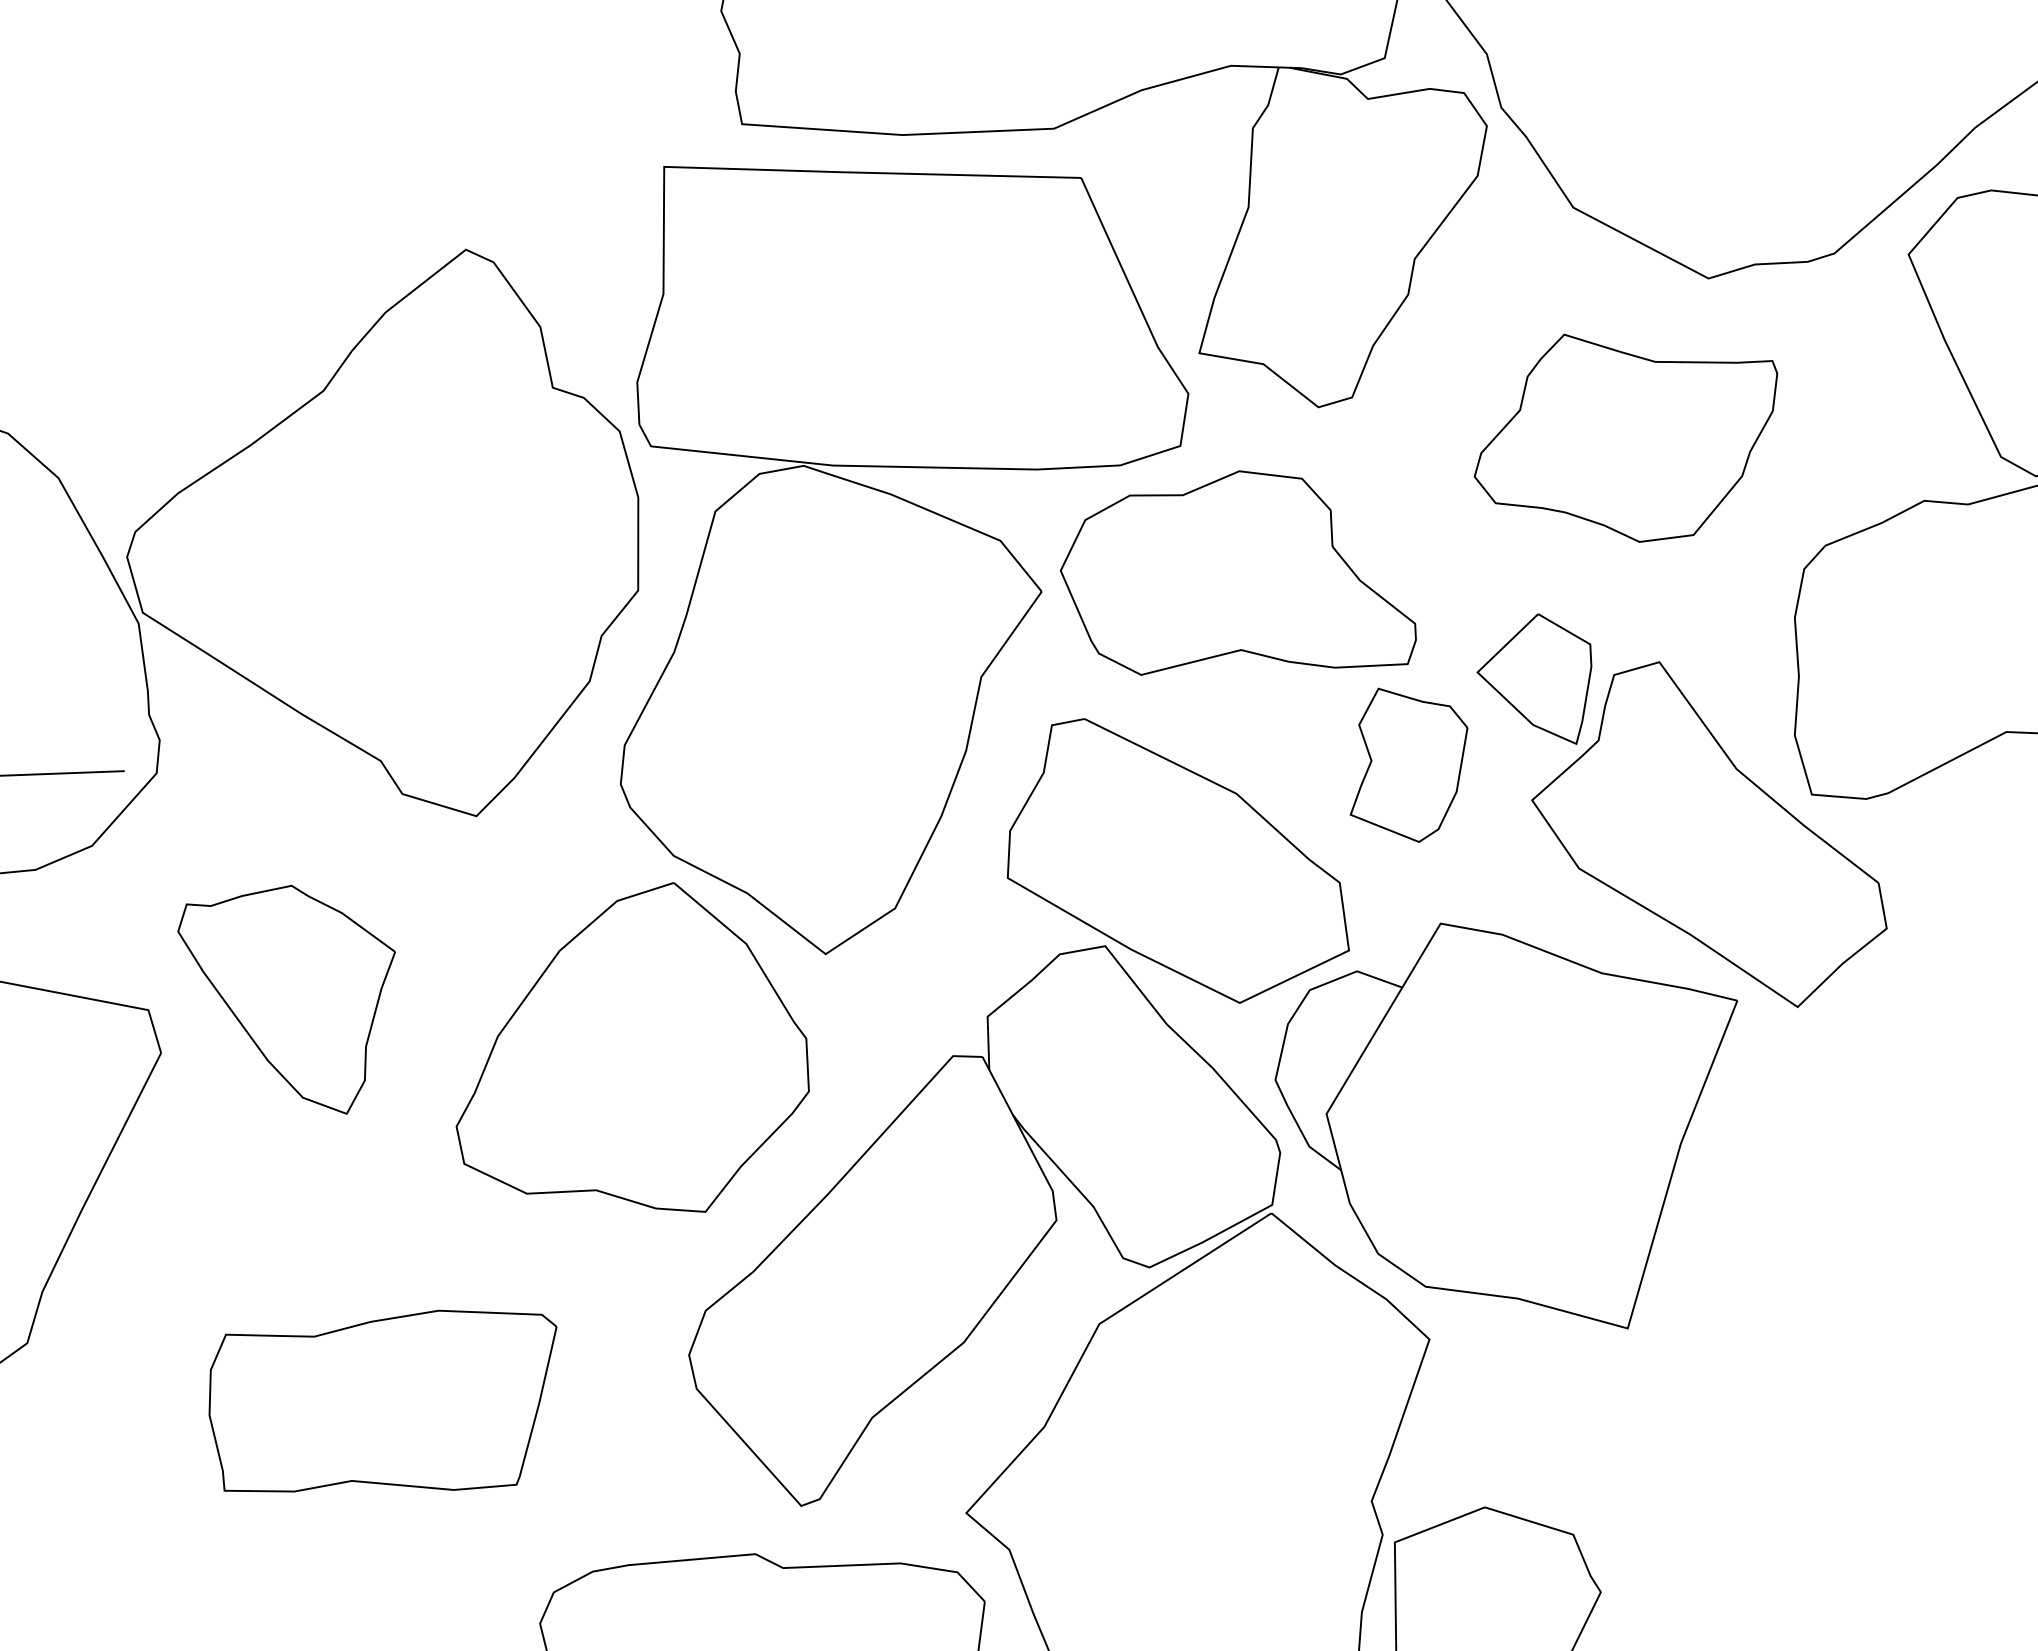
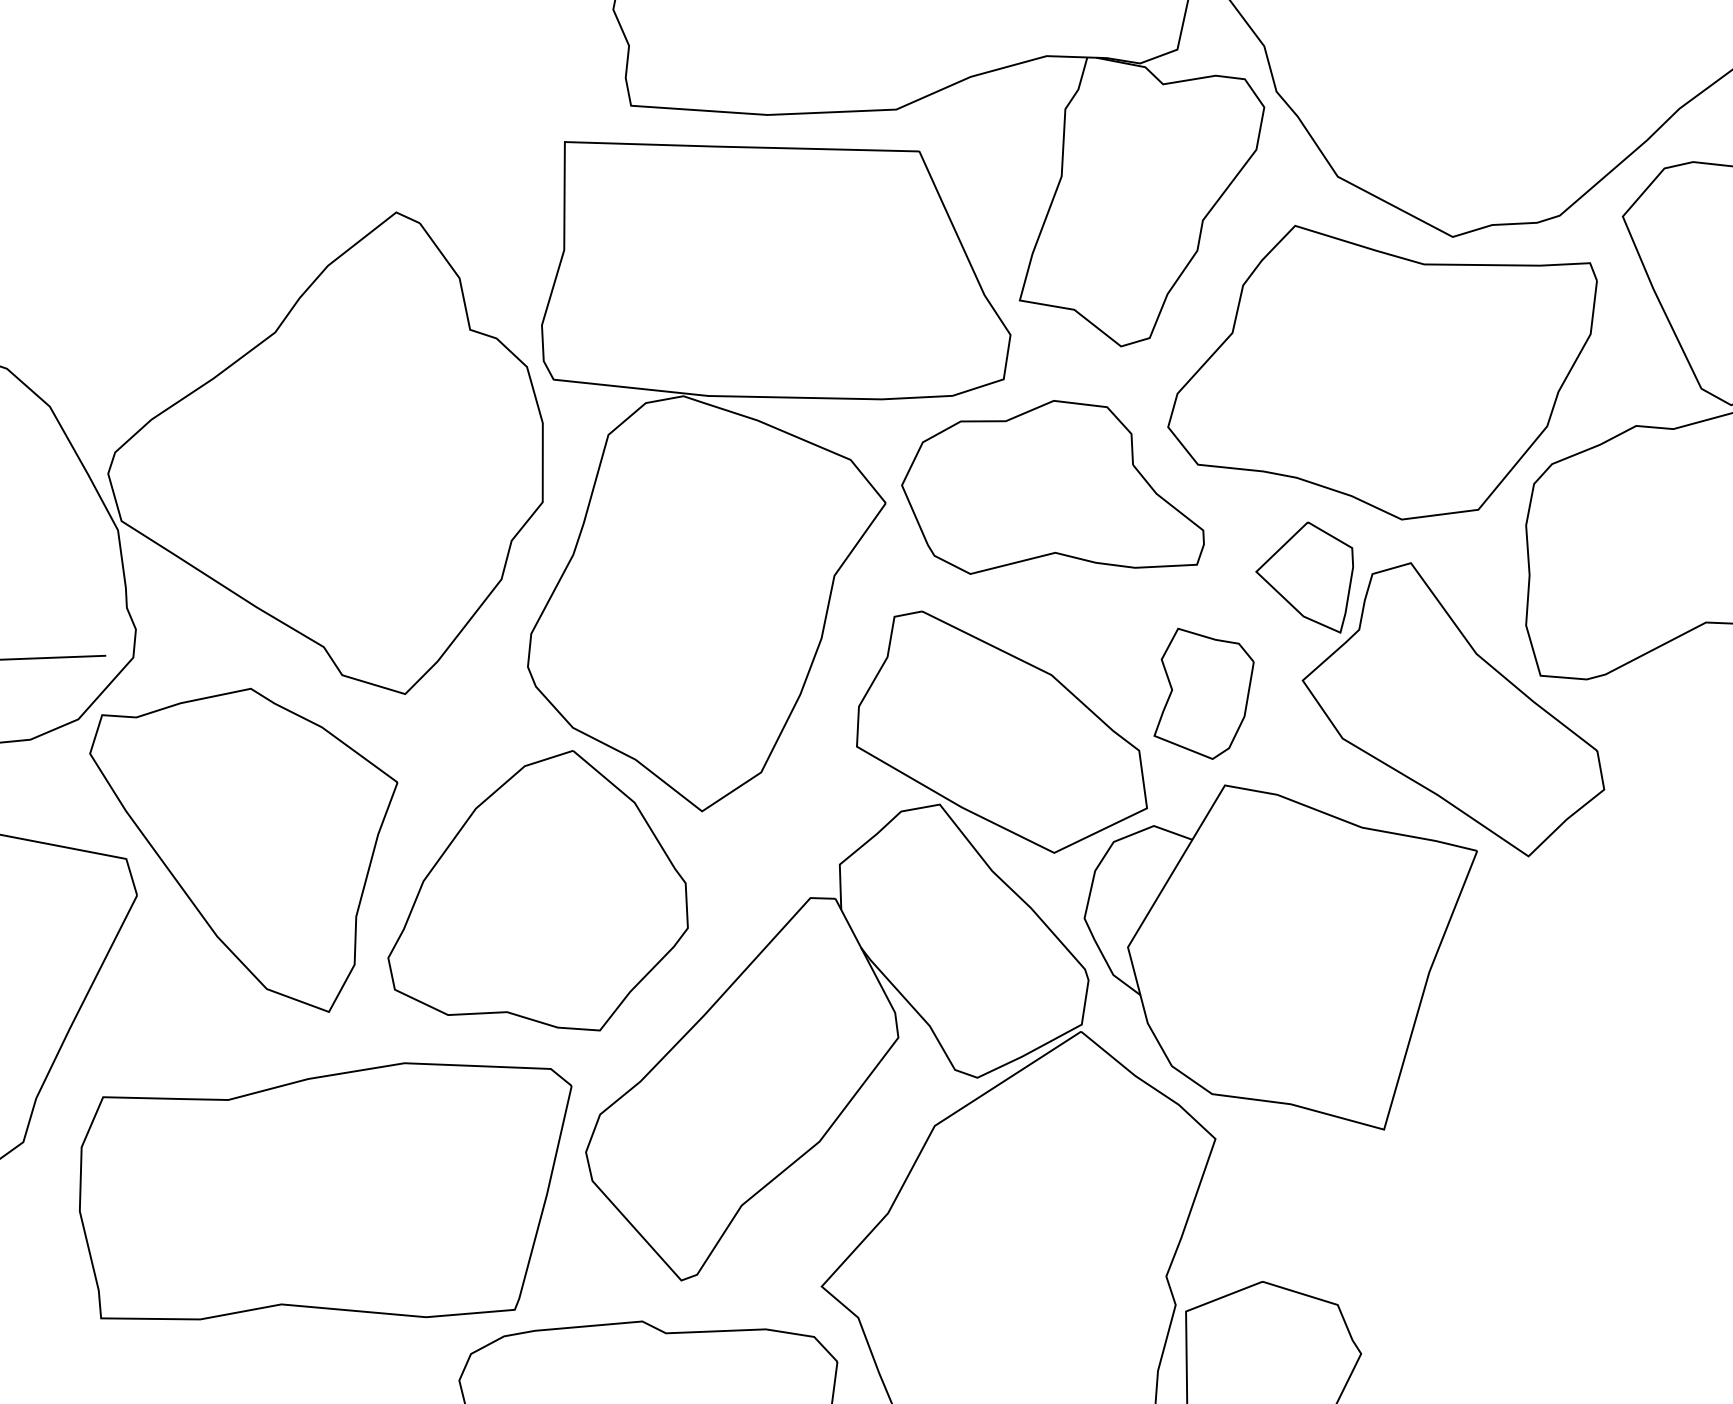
part: (1625, 437) -> (1382, 372), size x1.67
part: (1408, 764) -> (1203, 693), moved
part: (286, 998) -> (243, 849), size x1.67
part: (382, 1401) -> (325, 1191), size x1.67

